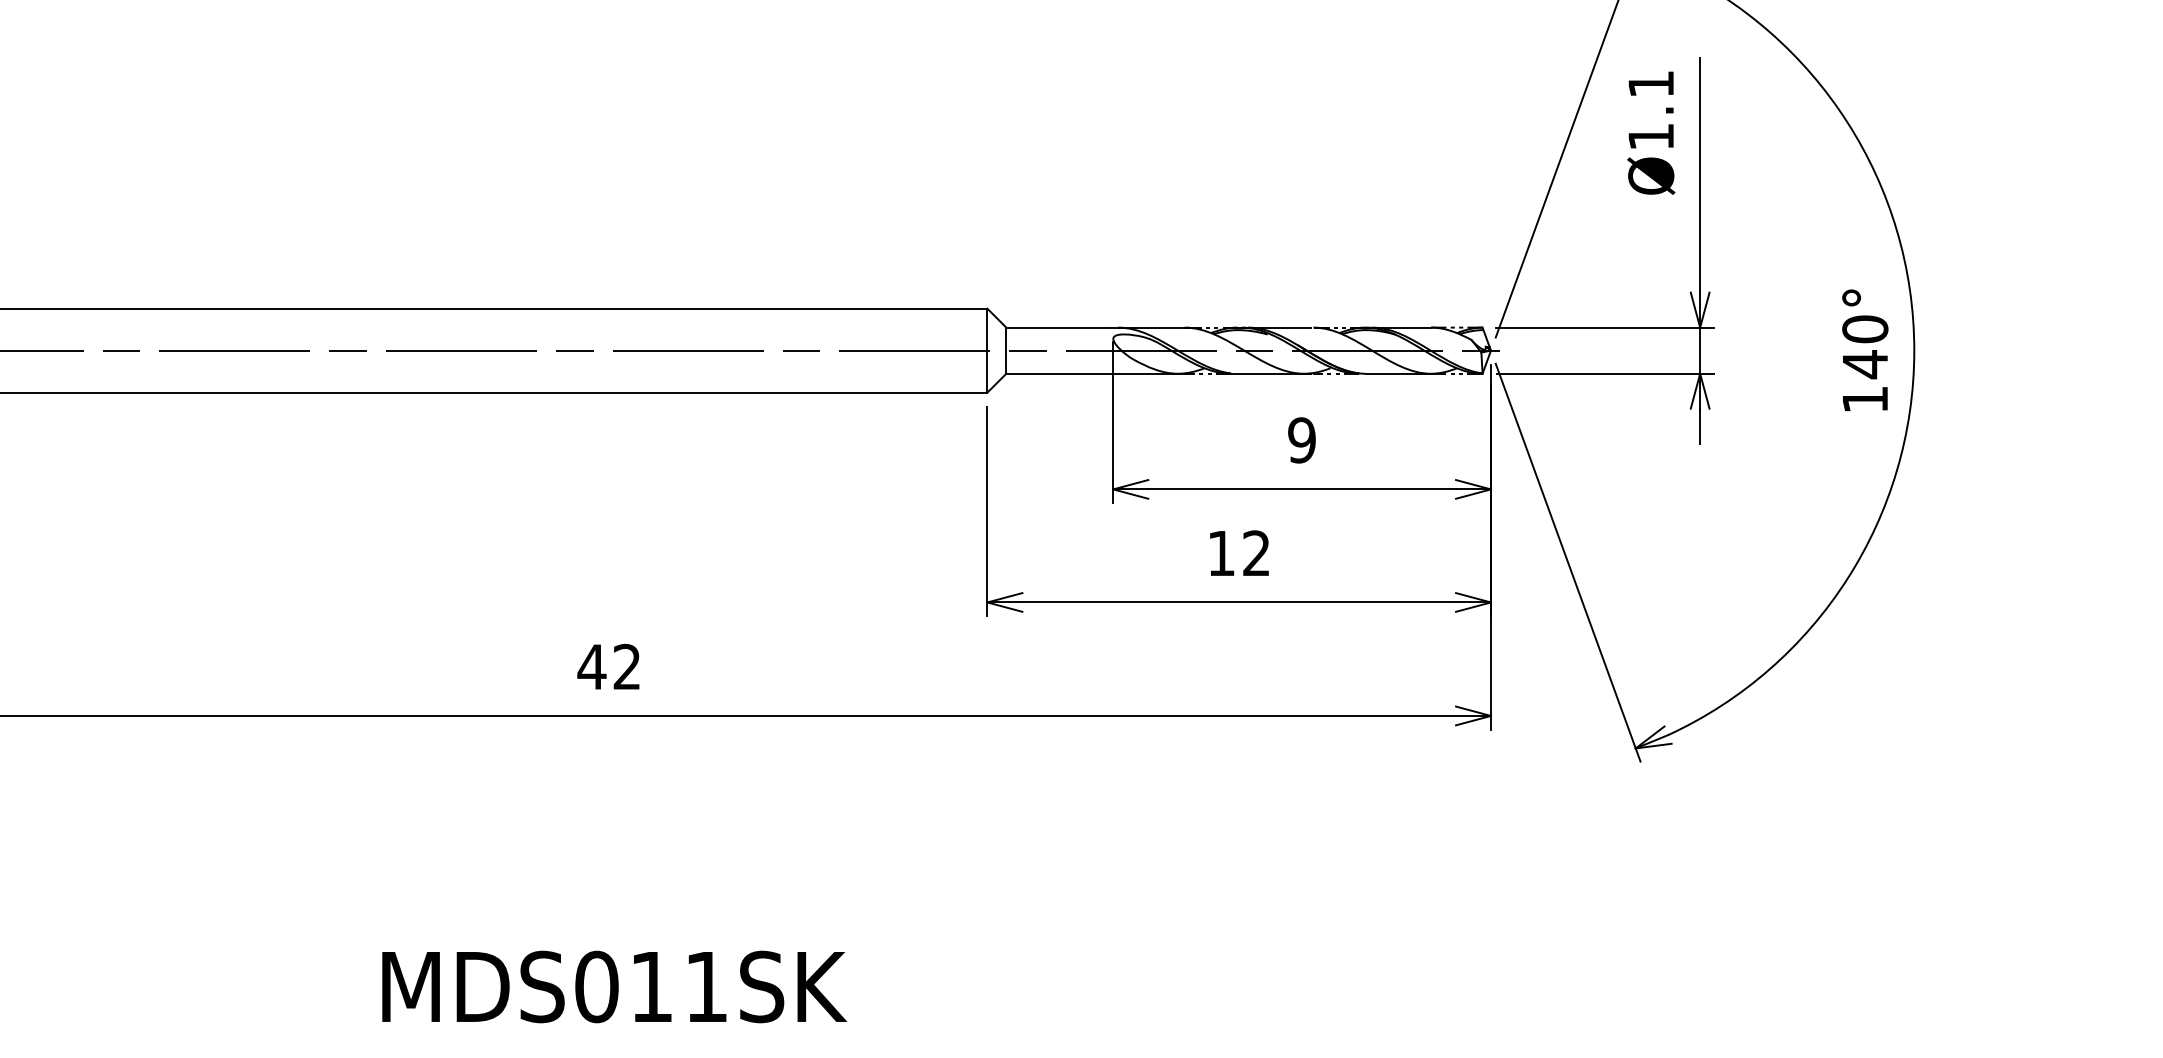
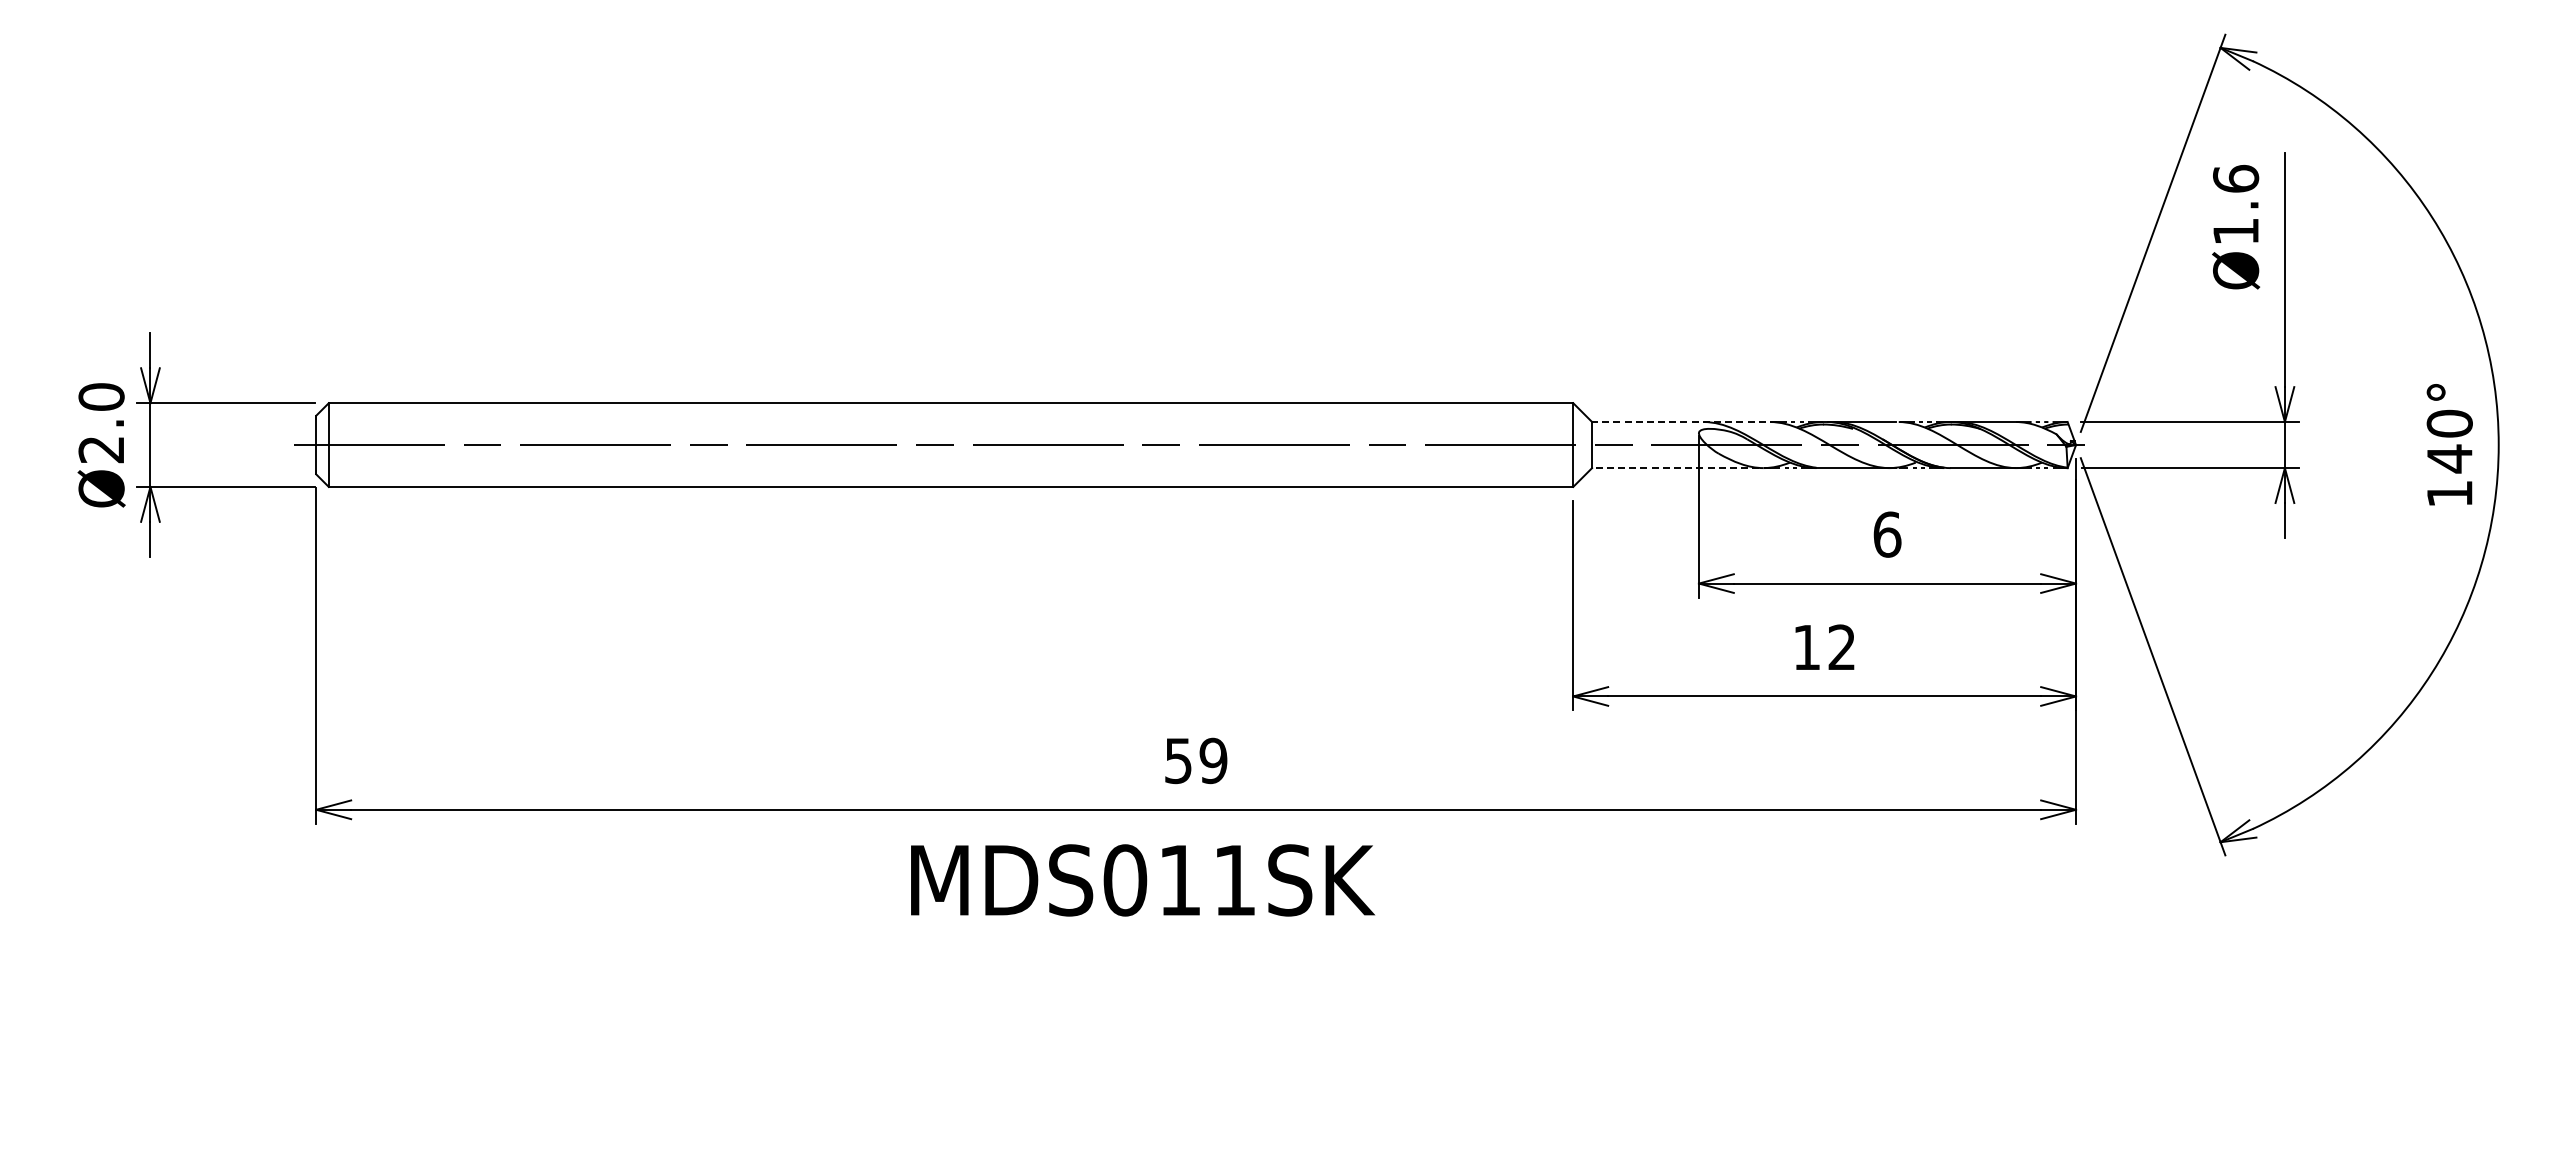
text: (1651, 83) -> (2236, 178), Ø1.1 -> Ø1.6
line: (1098, 328) -> (1684, 422), solid -> dashed
line: (1094, 374) -> (1680, 468), solid -> dashed
text: (1302, 440) -> (1887, 534), 9 -> 6
text: (609, 666) -> (1195, 760), 42 -> 59
text: (615, 987) -> (1143, 880), moved

